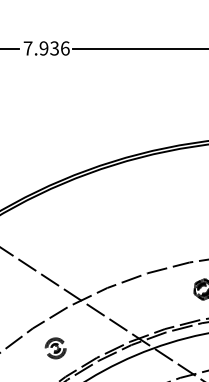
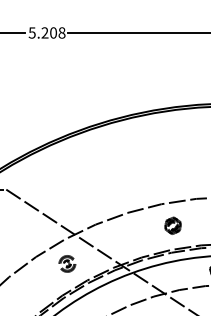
text: (45, 47) -> (46, 32), 7.936 -> 5.208
part: (55, 347) -> (67, 263), moved

